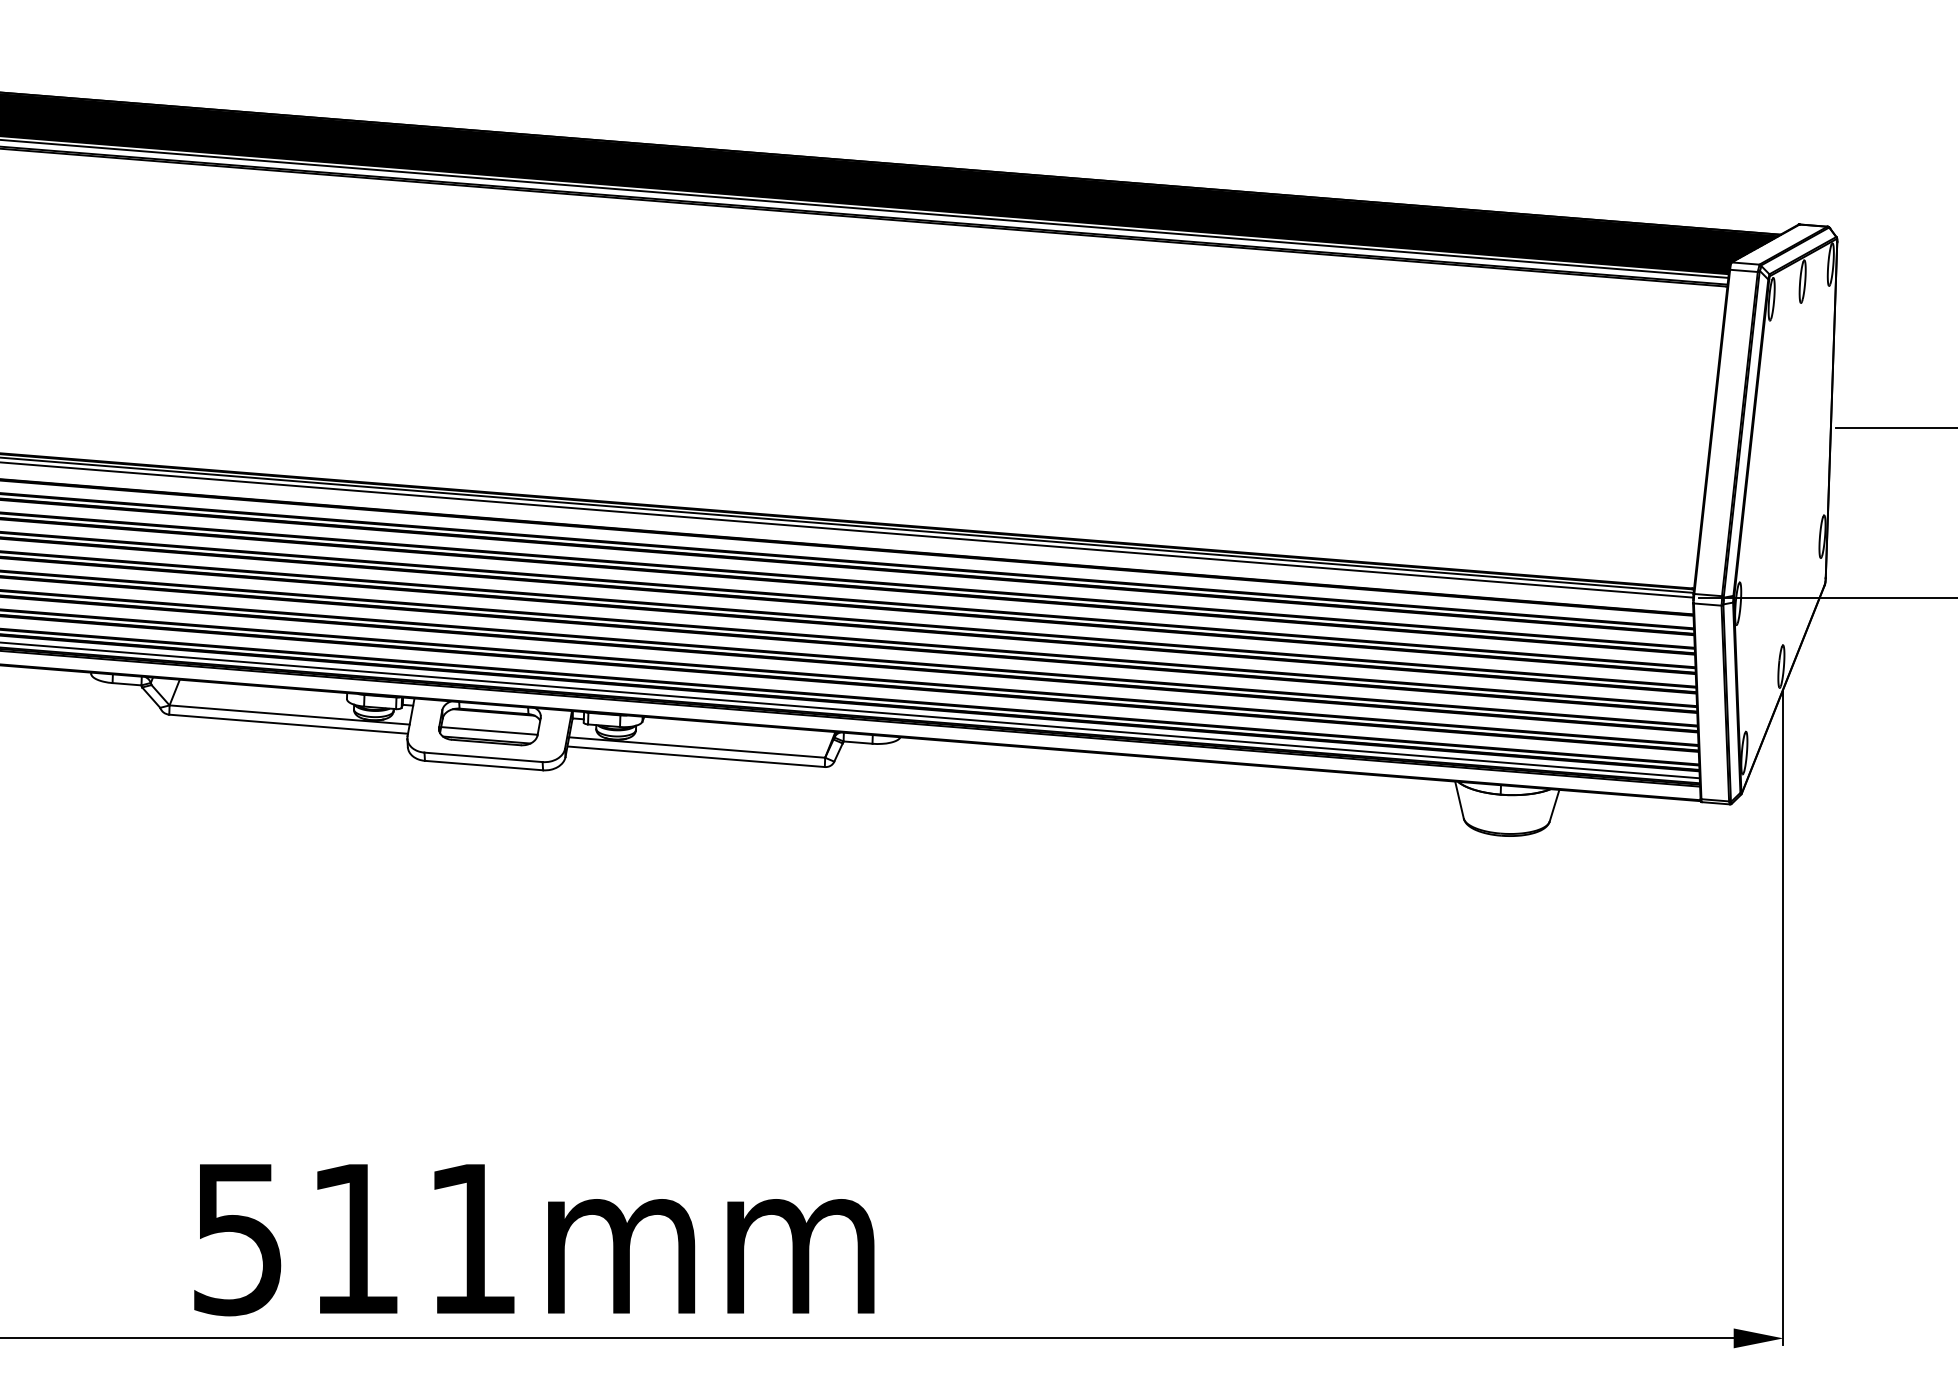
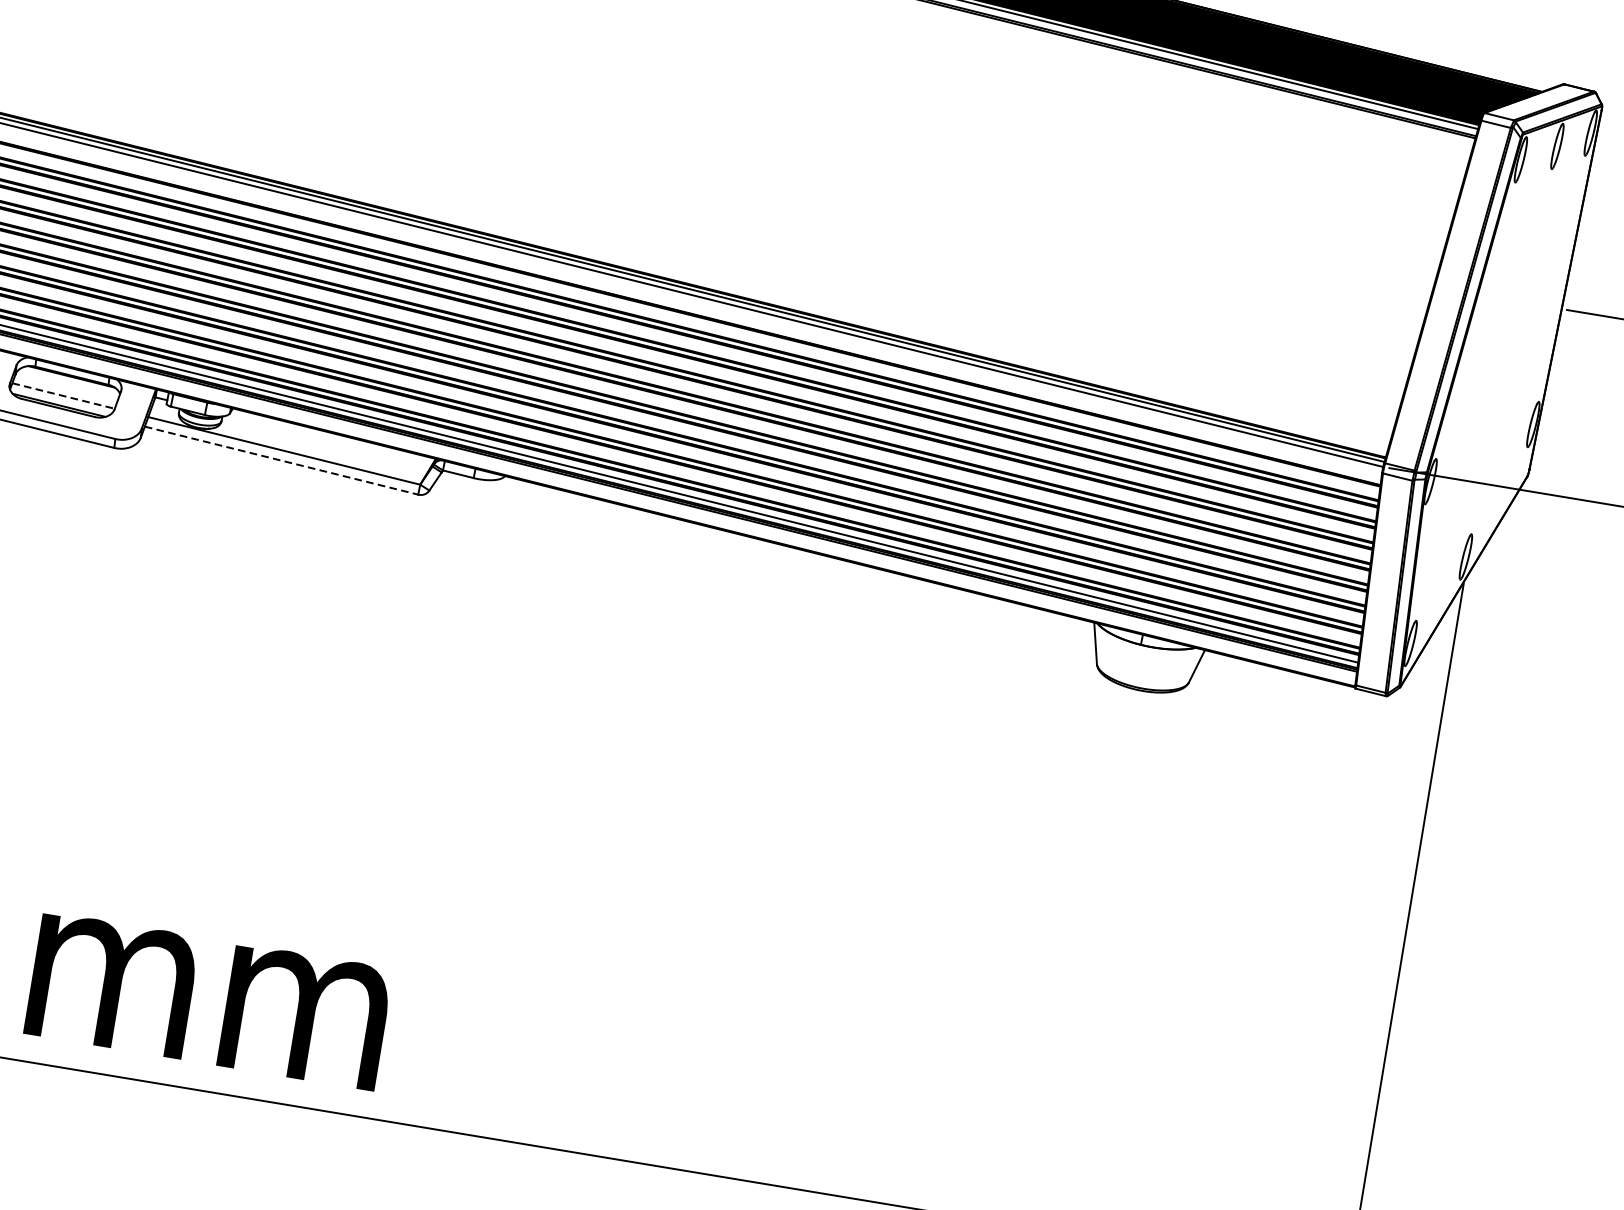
line: (489, 730) -> (63, 395), solid -> dashed
line: (696, 756) -> (281, 460), solid -> dashed

